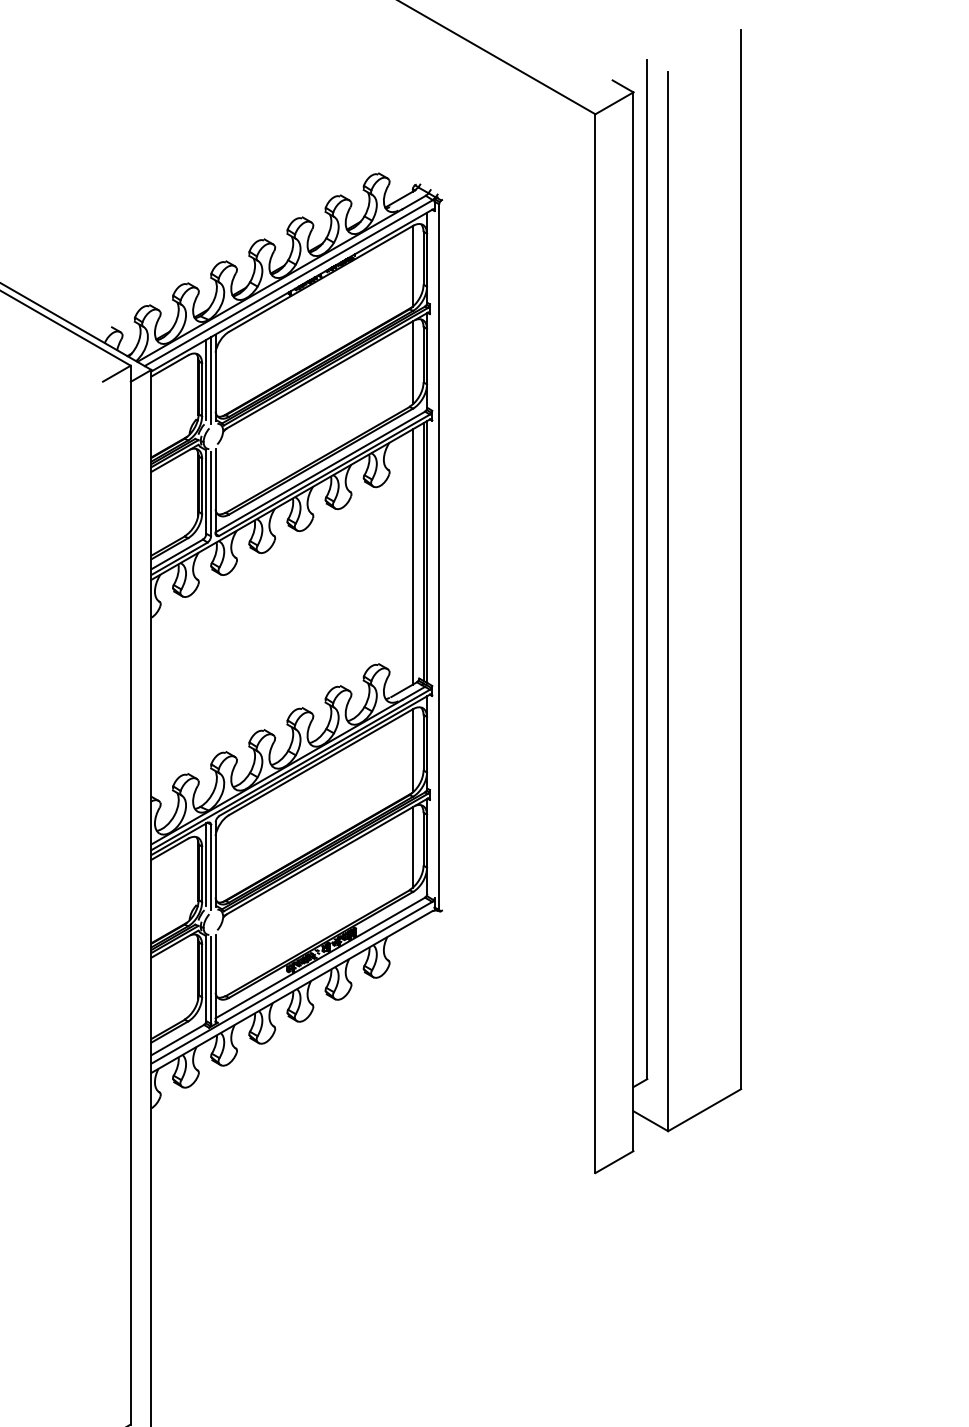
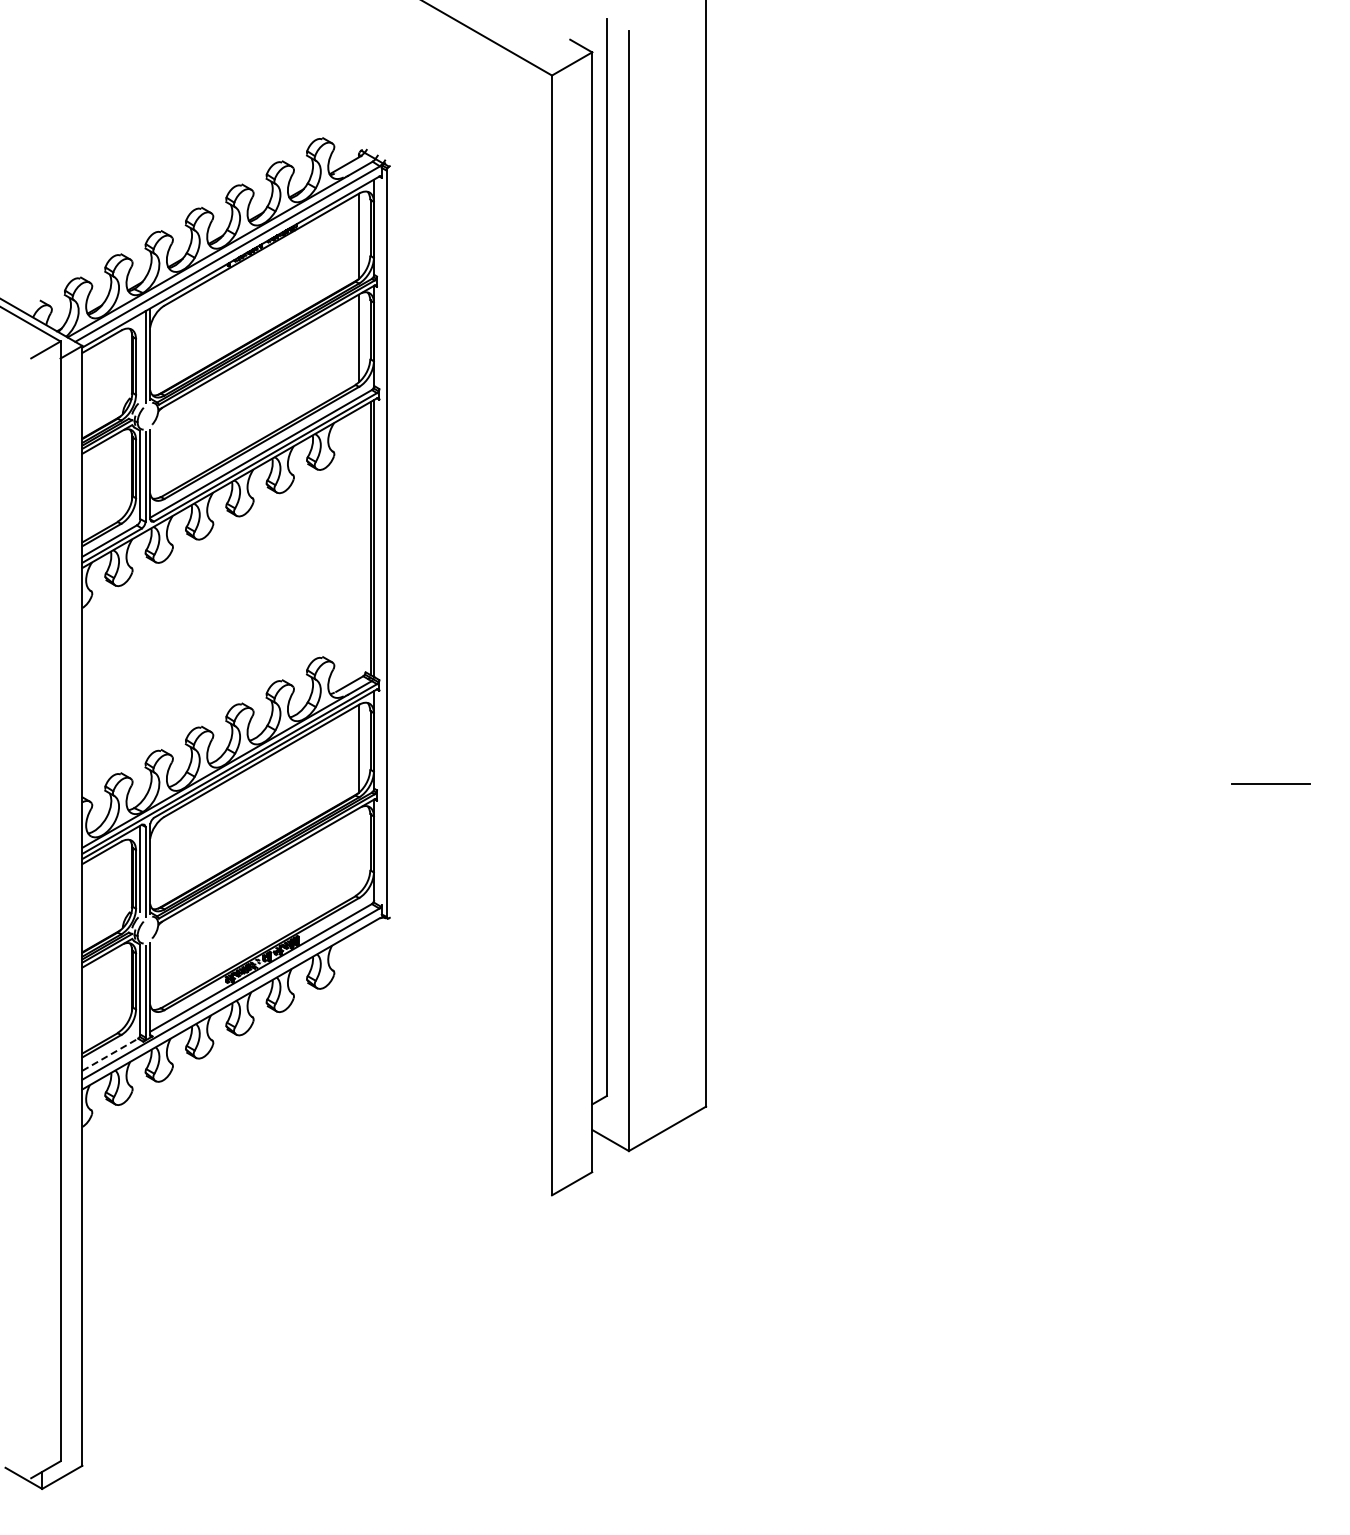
line: (206, 379) -> (140, 356), removed
line: (412, 556) -> (358, 543), removed
line: (412, 847) -> (358, 850), removed
line: (177, 1039) -> (110, 1054), solid -> dashed

